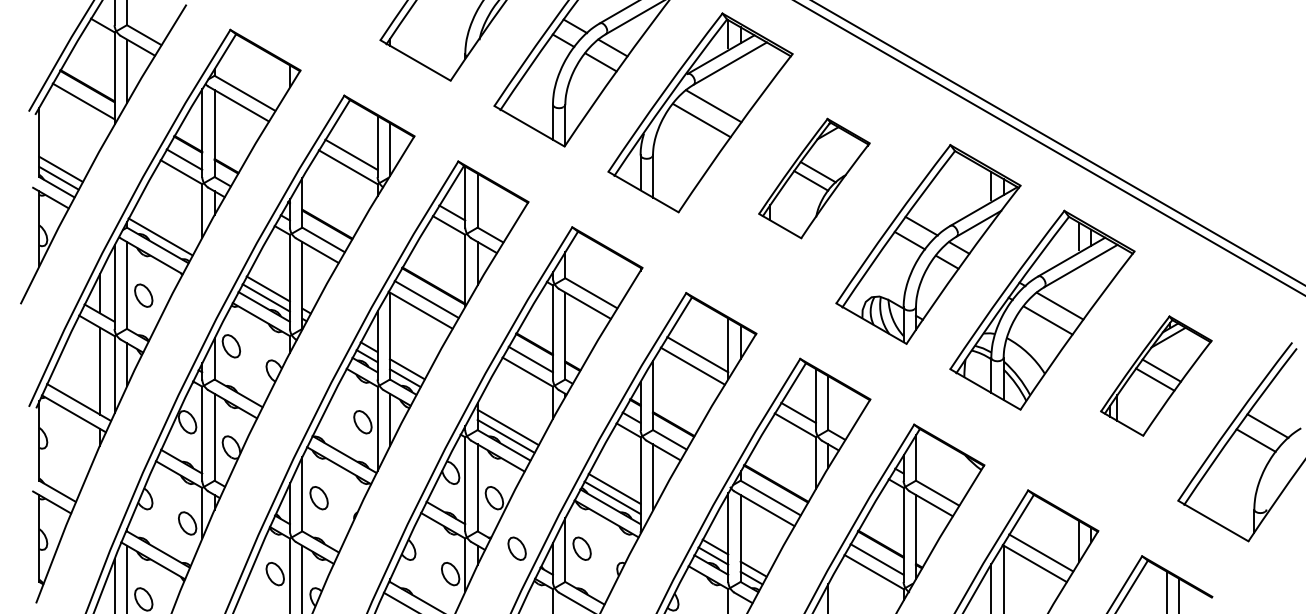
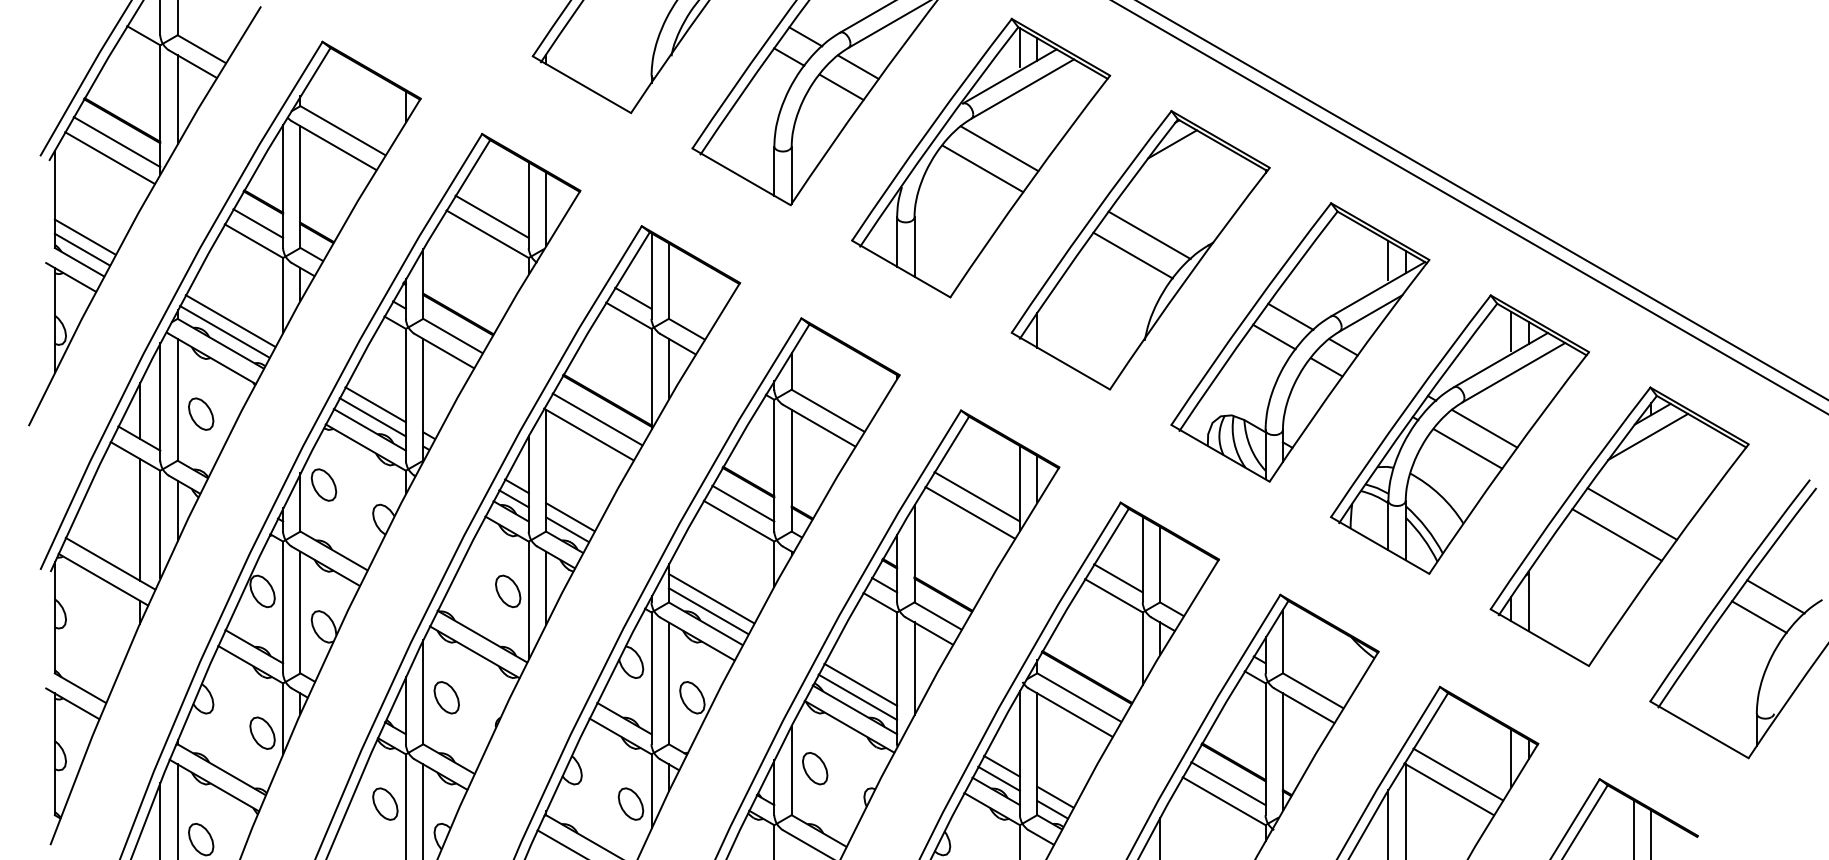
line: (78, 112) -> (109, 157), added
part: (814, 178) -> (1140, 249), size x1.67
line: (164, 228) -> (230, 320), added
part: (1156, 375) -> (1619, 526), size x1.67
part: (517, 548) -> (724, 768), removed

